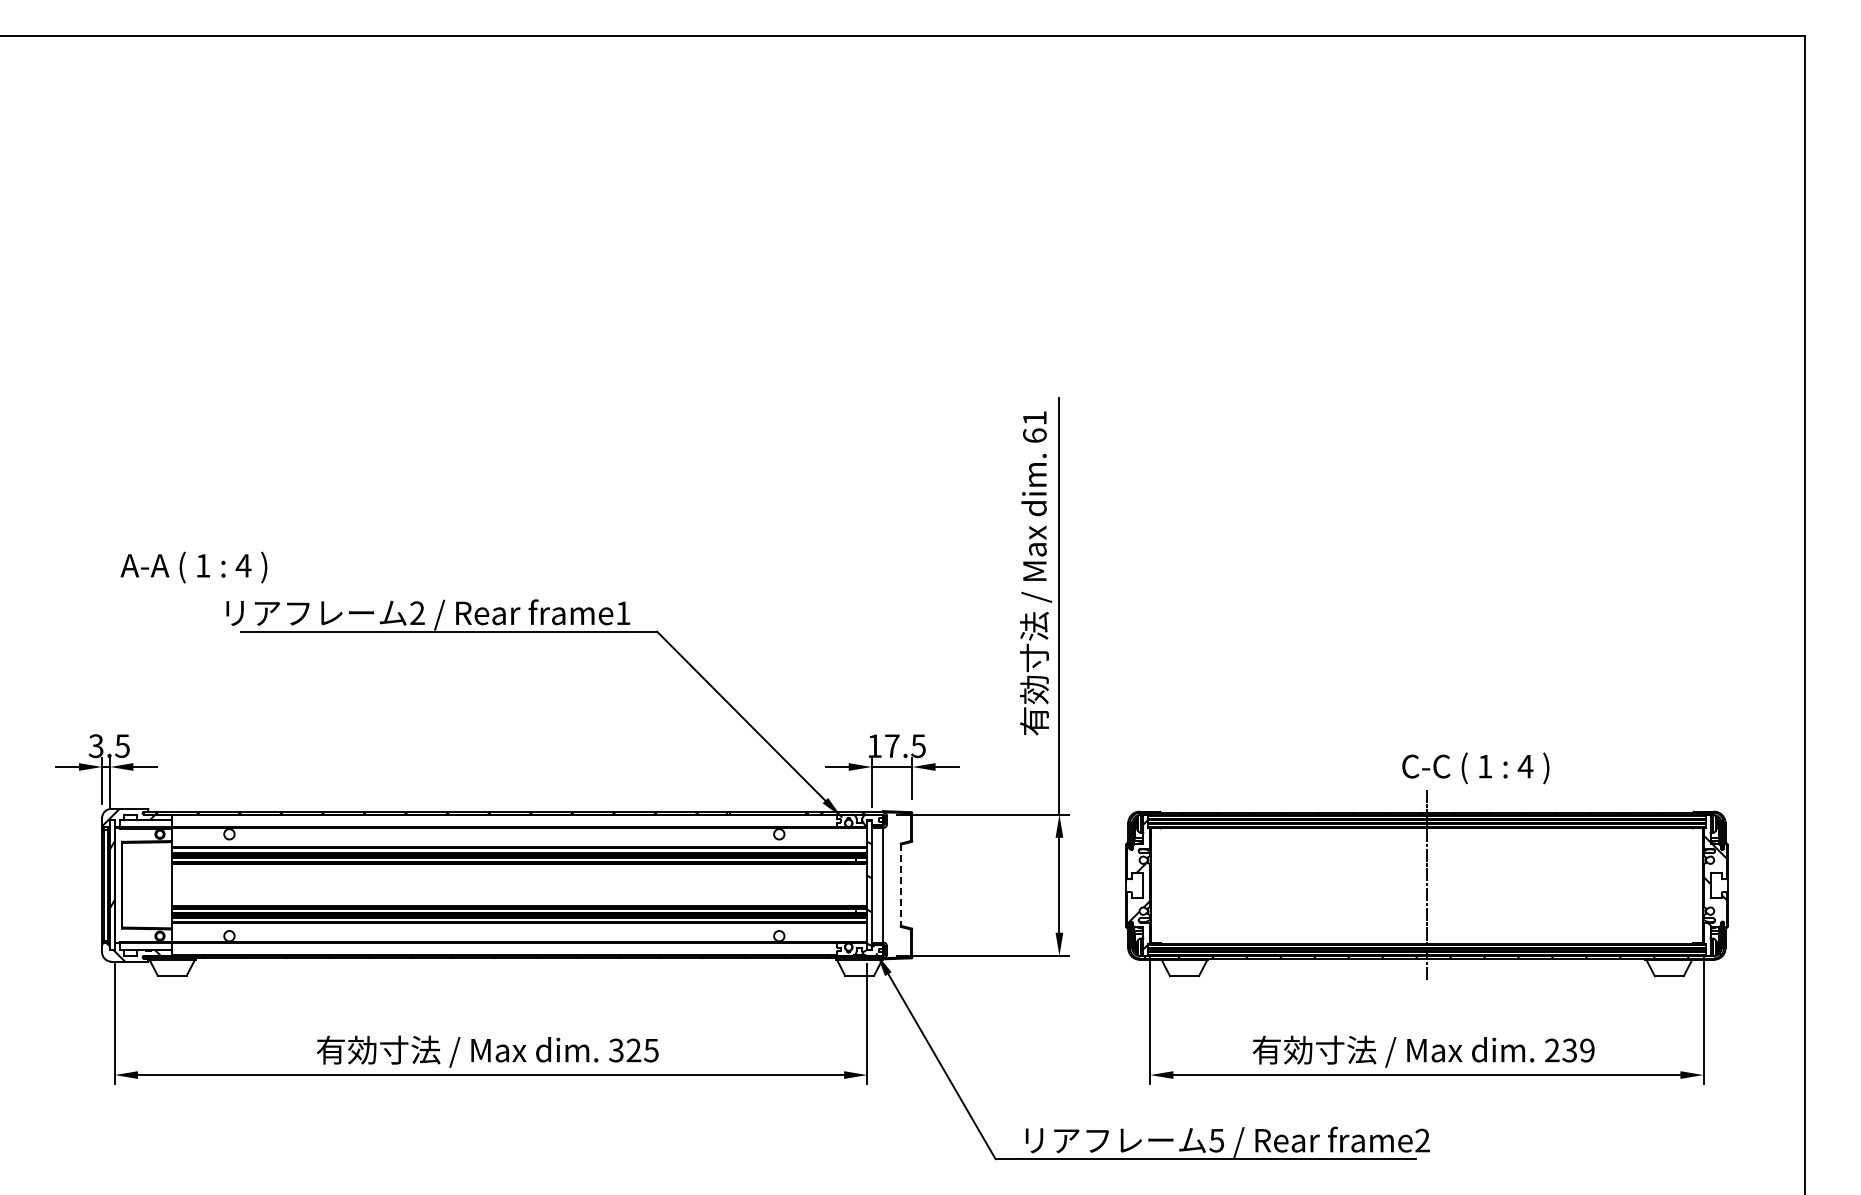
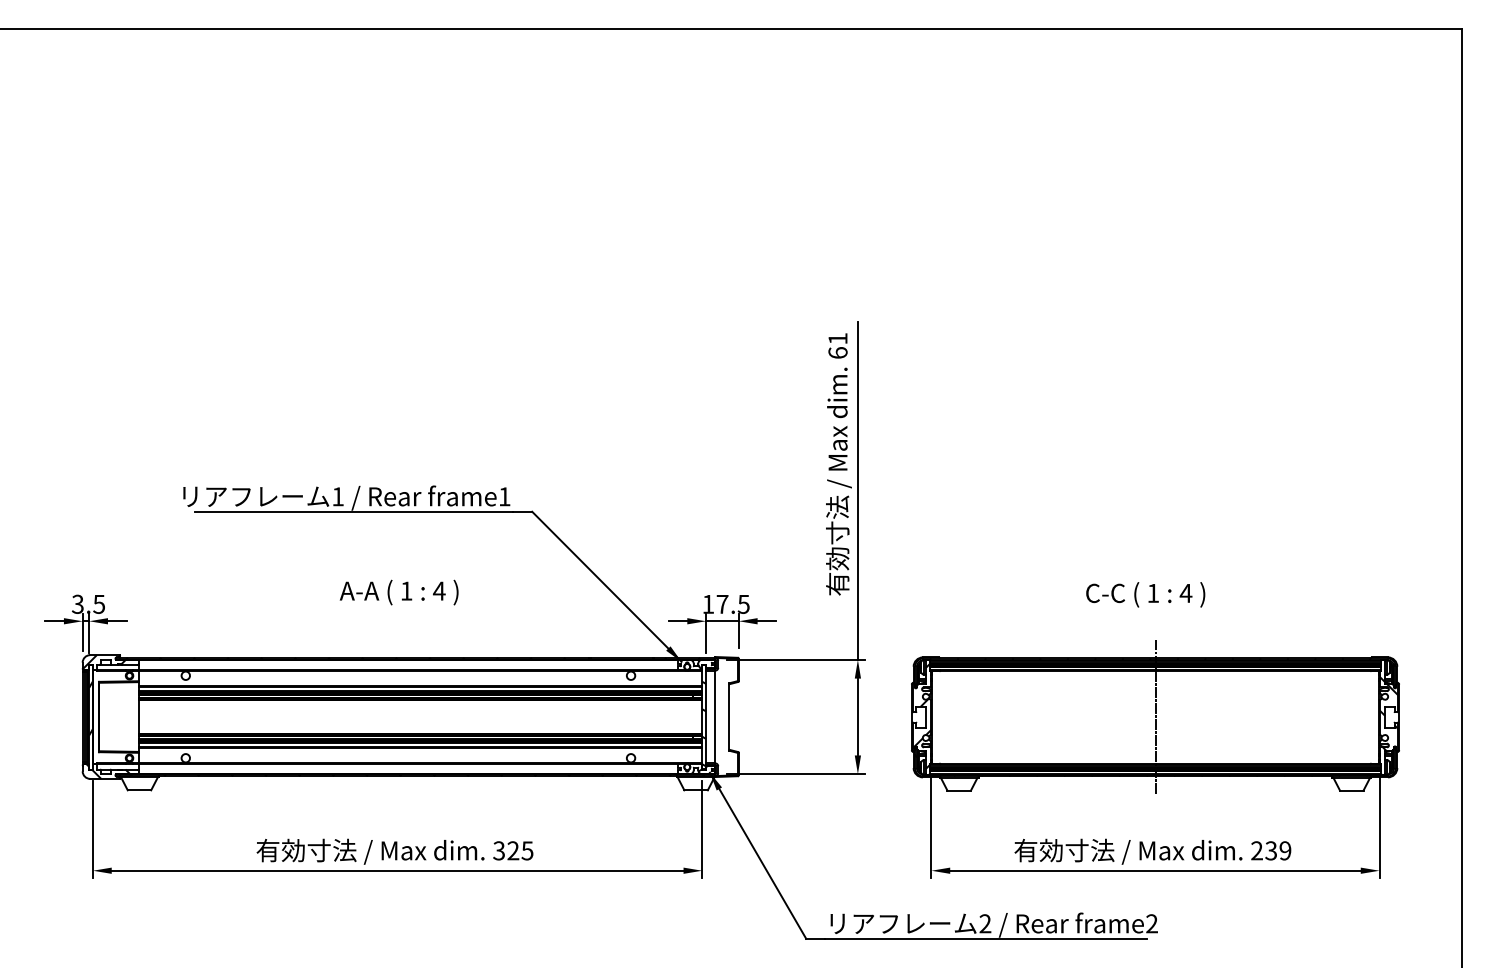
text: (193, 567) -> (398, 592), moved
text: (417, 612) -> (338, 496), 2 -> 1
text: (1475, 768) -> (1145, 594), moved
line: (900, 885) -> (729, 717), dashed -> solid
text: (1216, 1140) -> (985, 923), 5 -> 2

